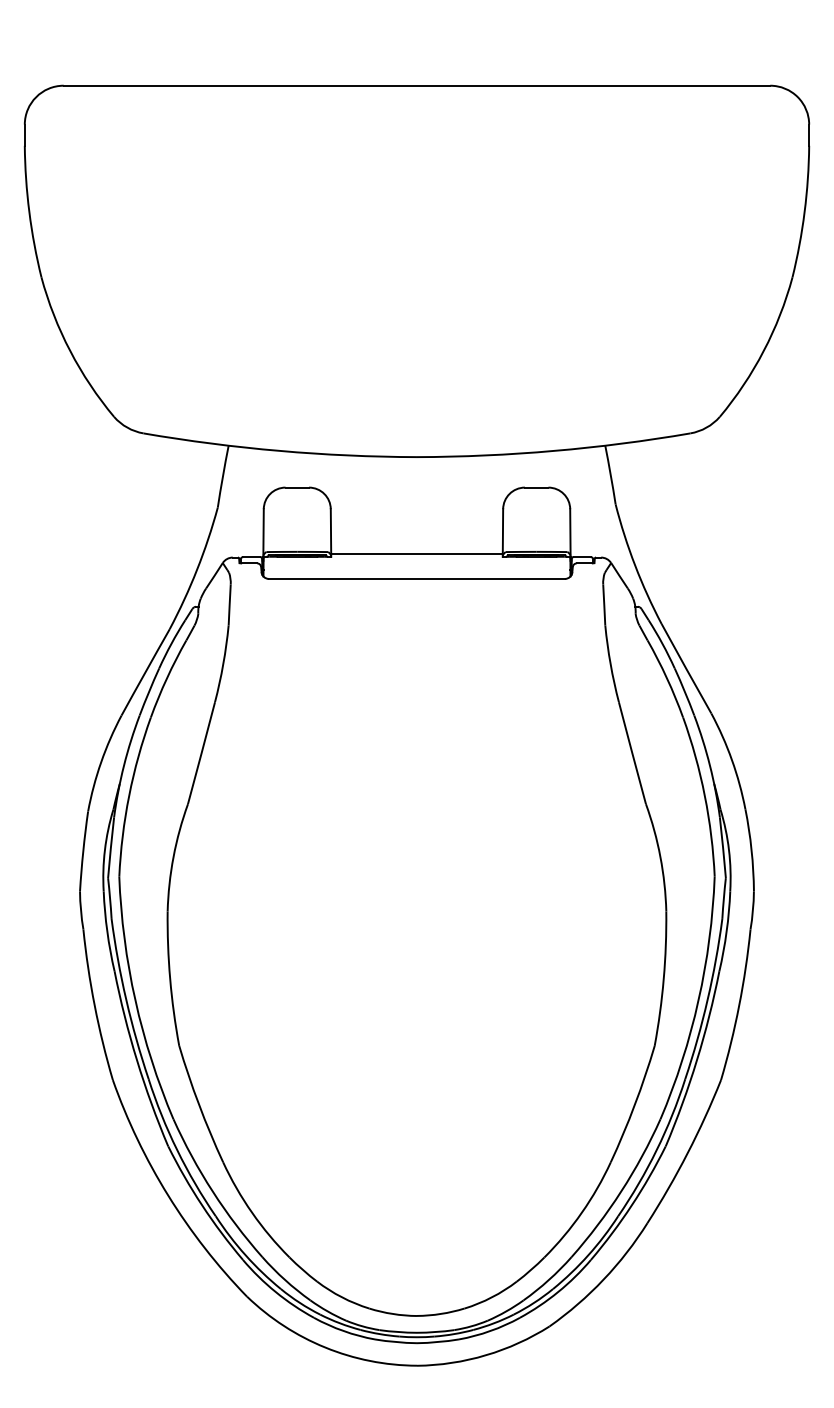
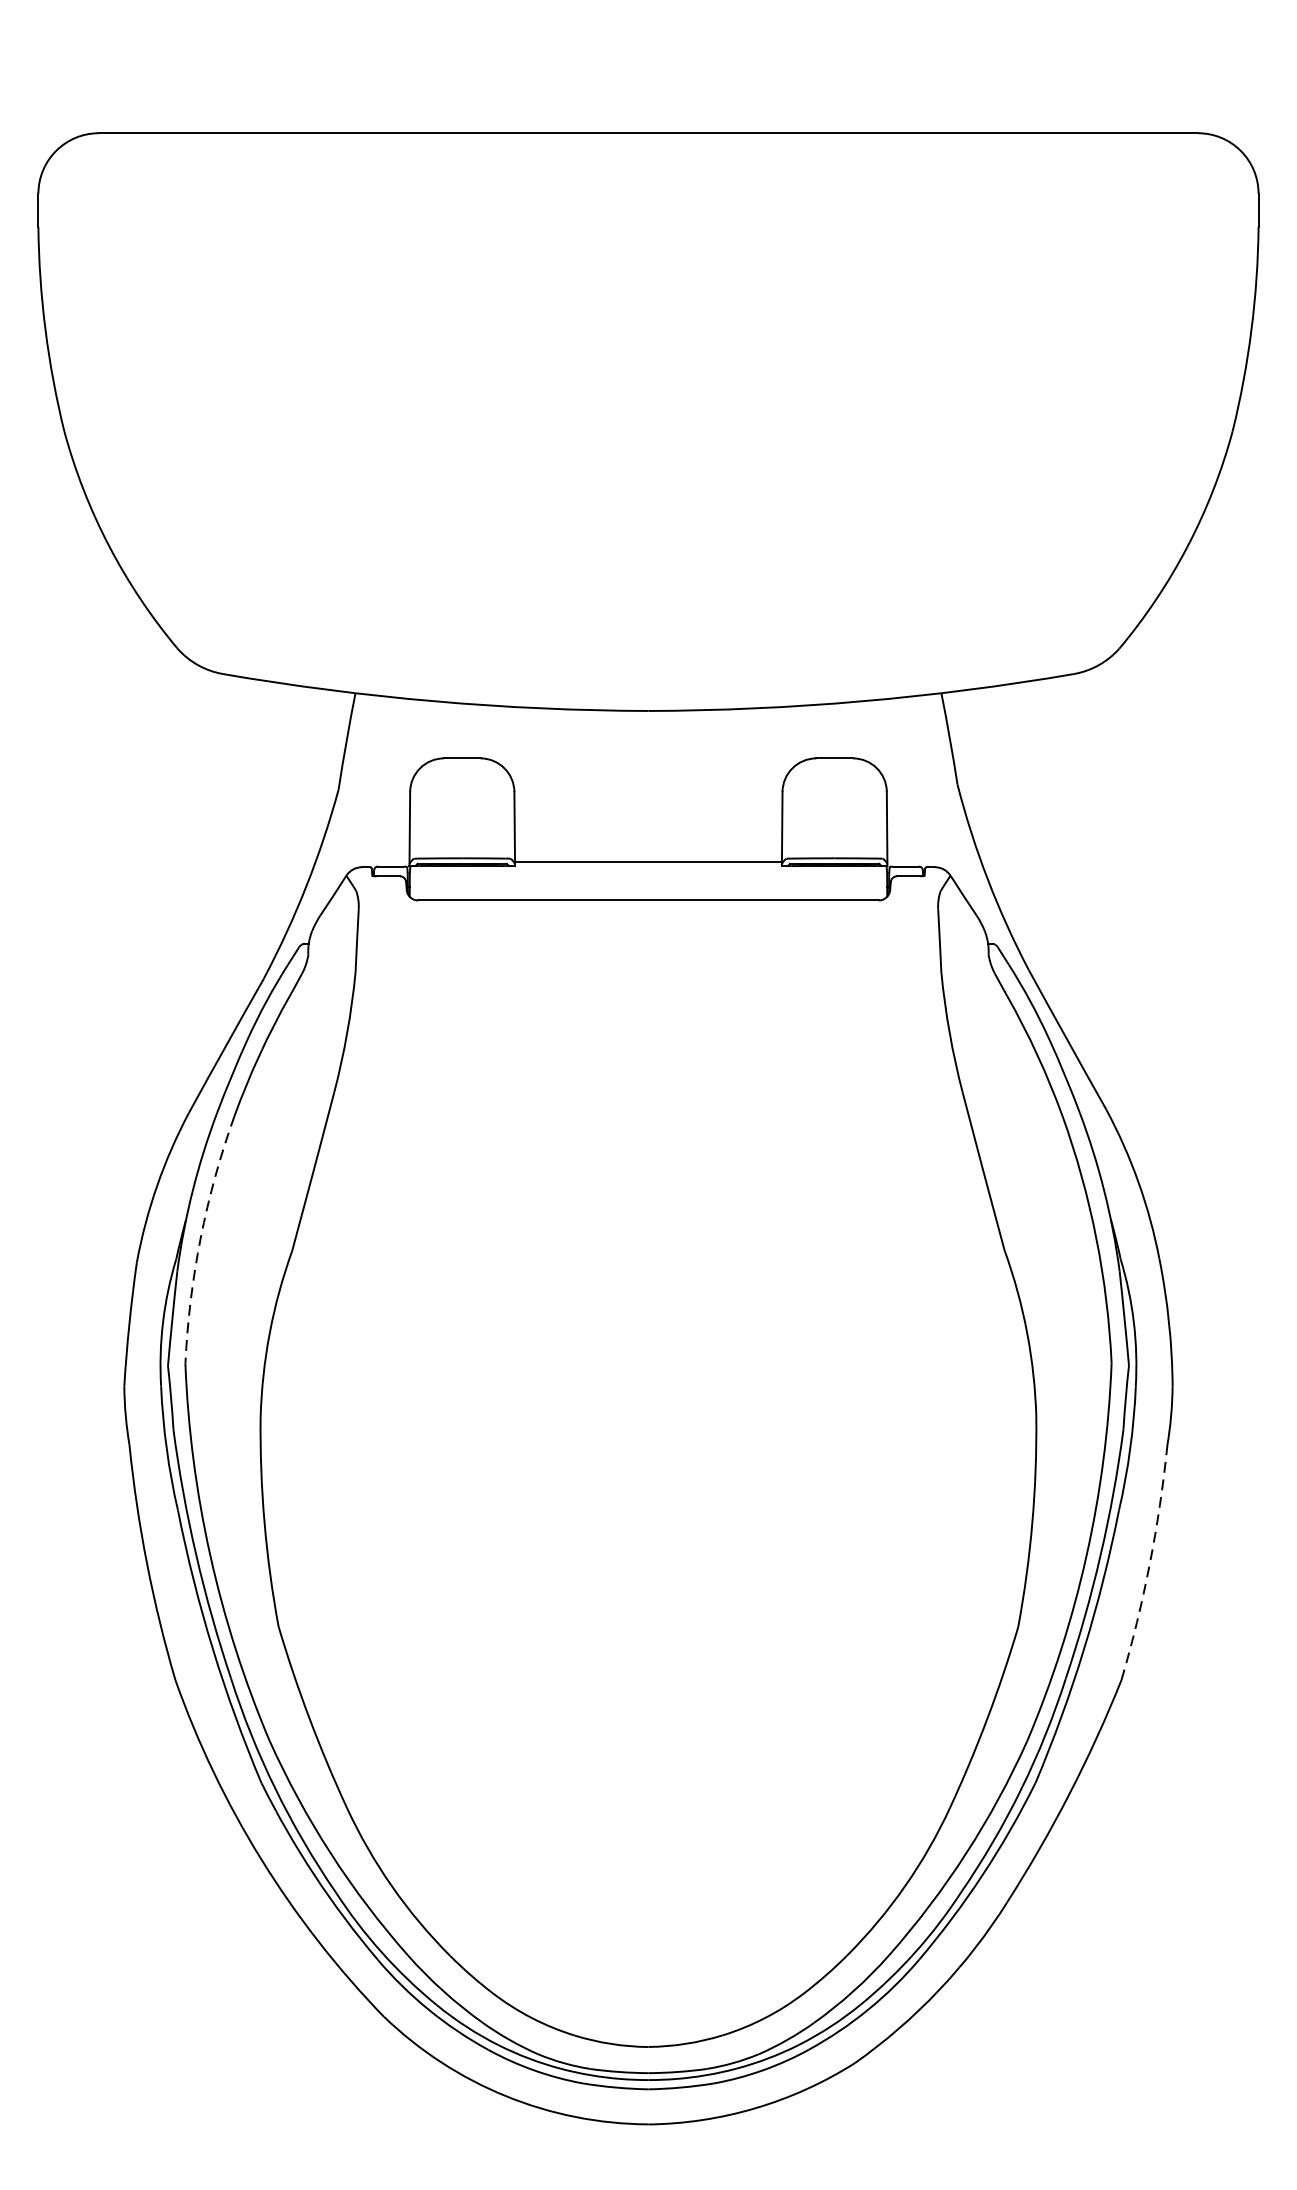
arc: (129, 795) -> (201, 1237), solid -> dashed
arc: (739, 1005) -> (1150, 1564), solid -> dashed

